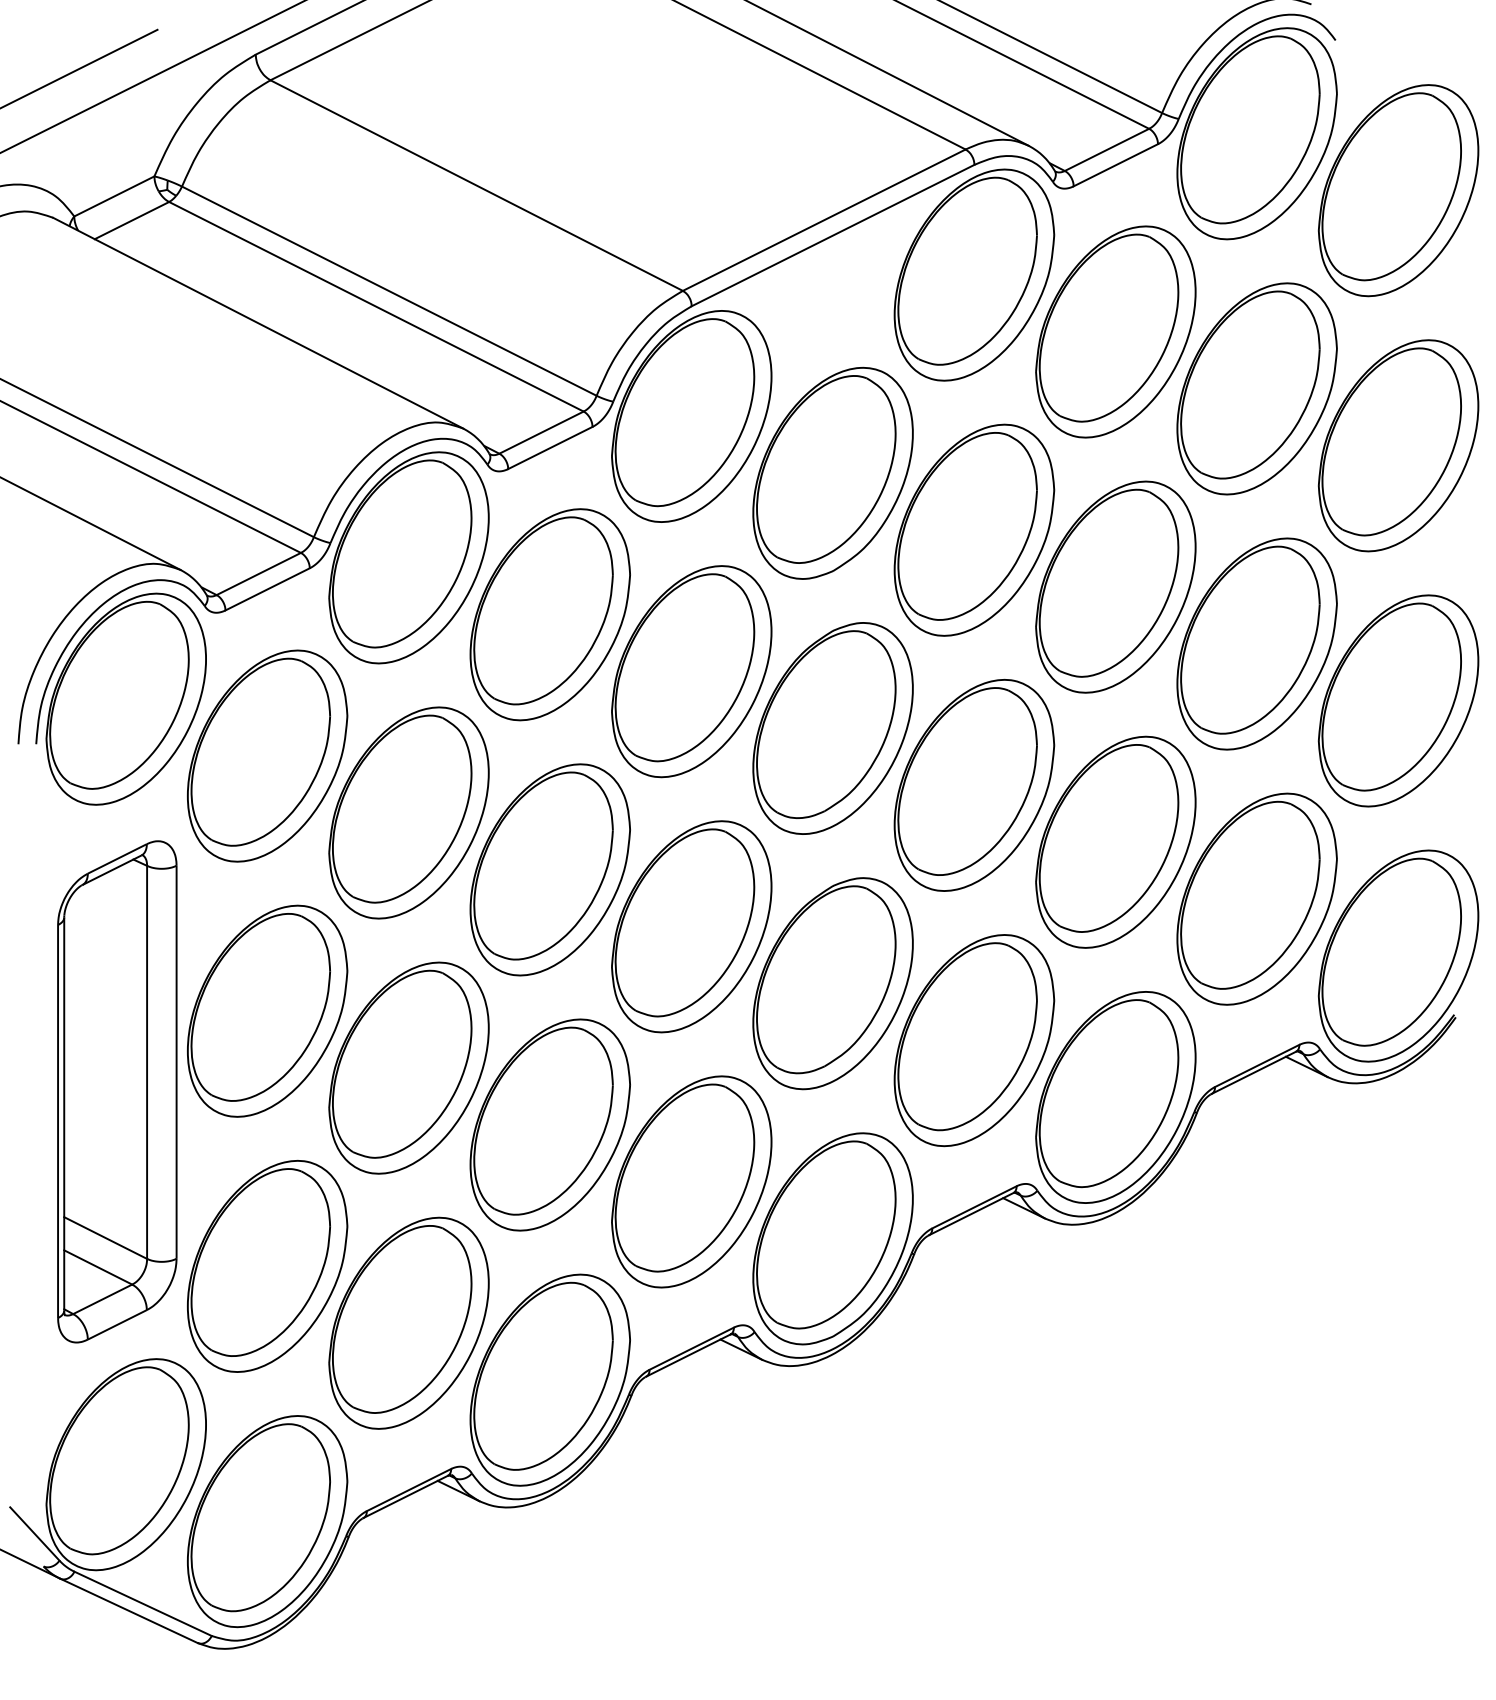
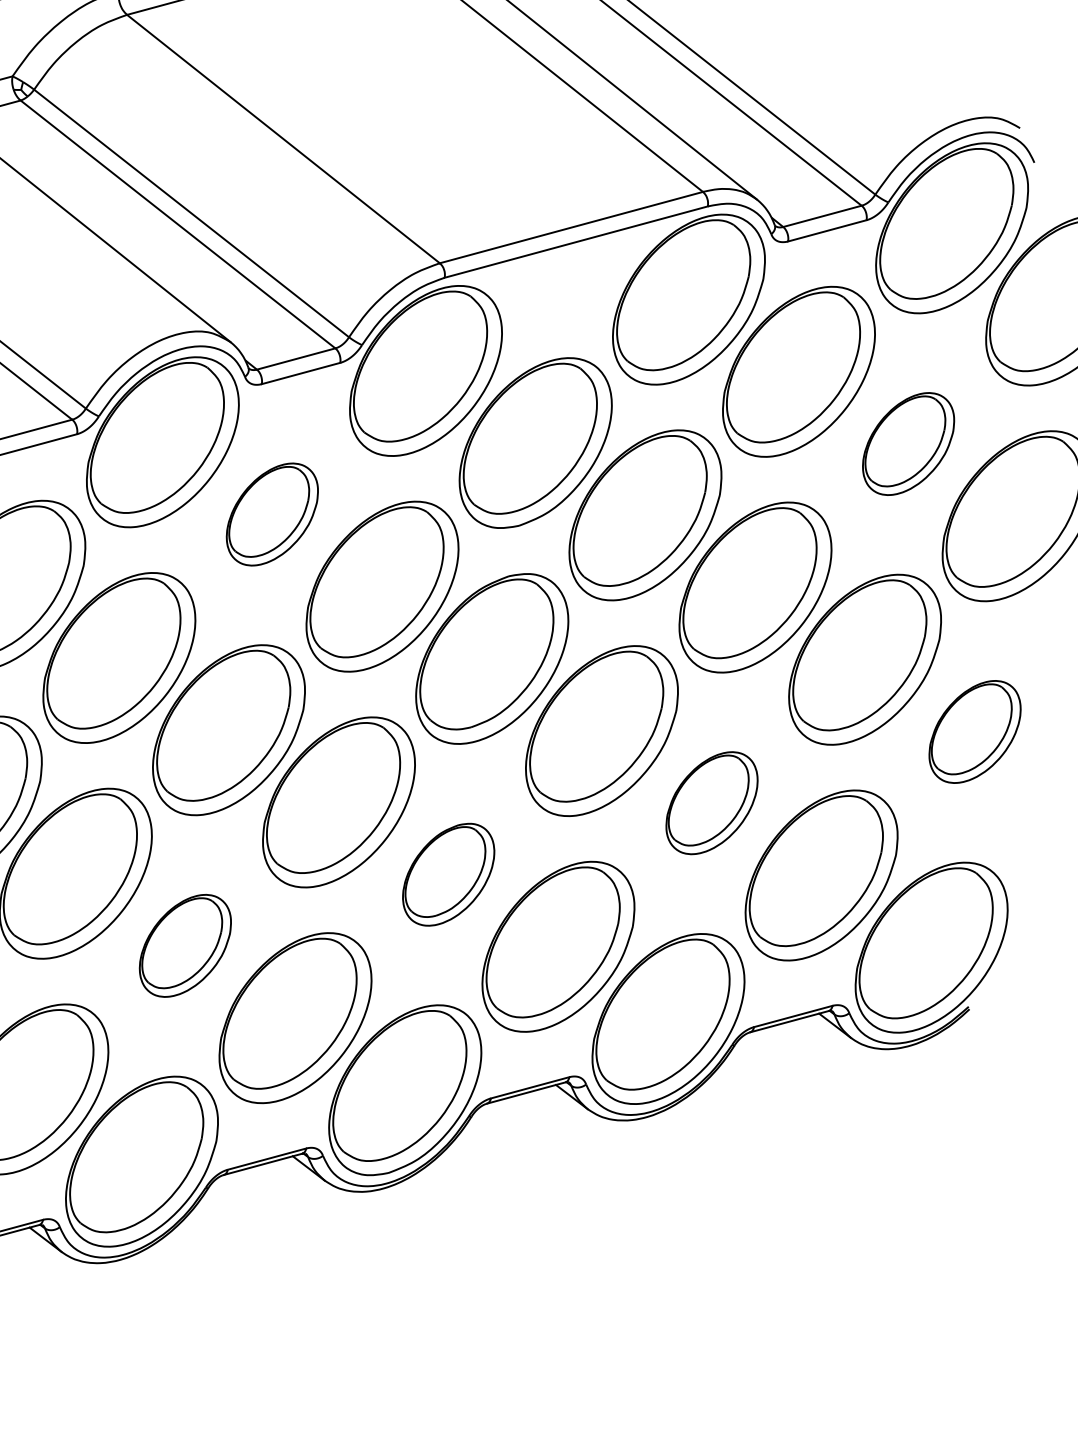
part: (1256, 388) -> (908, 443), size x0.6
part: (549, 614) -> (271, 514), size x0.6
part: (1398, 700) -> (975, 731), size x0.6
part: (1115, 841) -> (711, 802), size x0.6
part: (832, 983) -> (448, 874), size x0.6
part: (549, 1124) -> (184, 945), size x0.6

